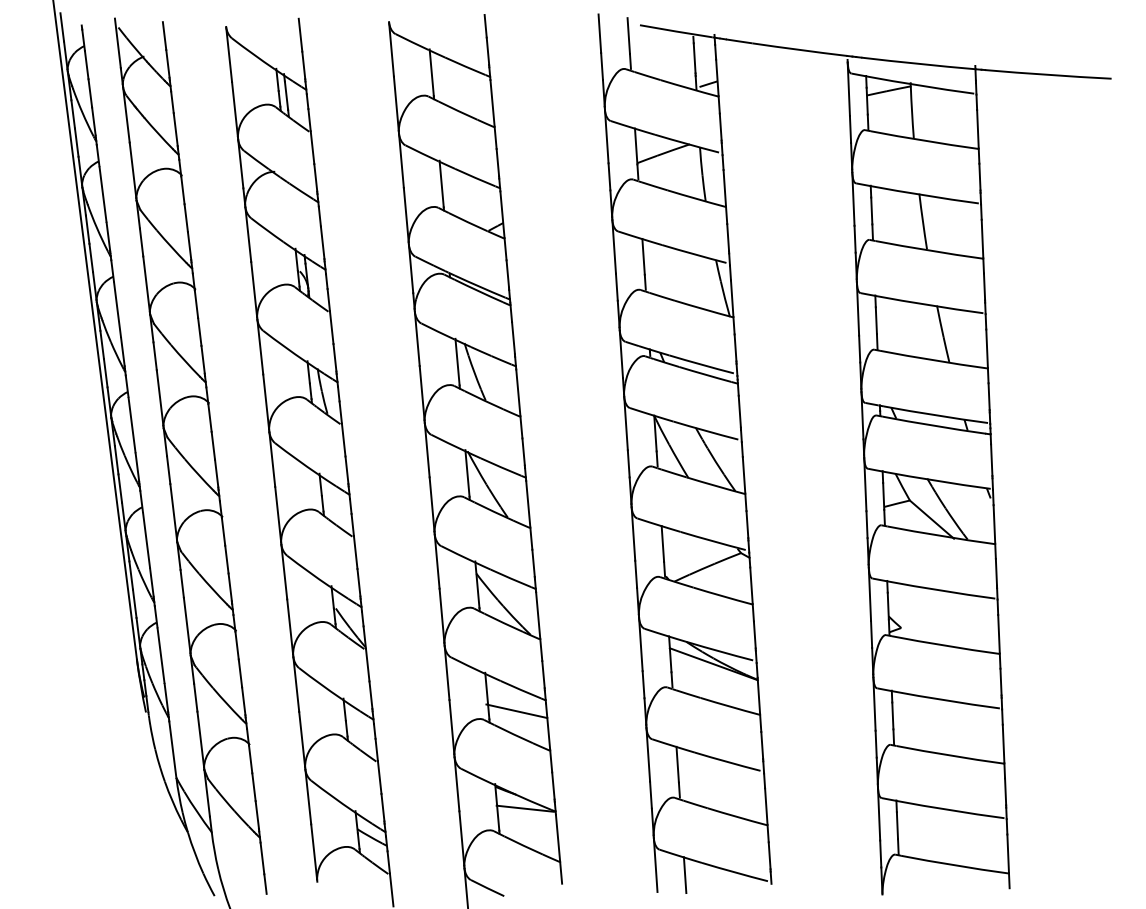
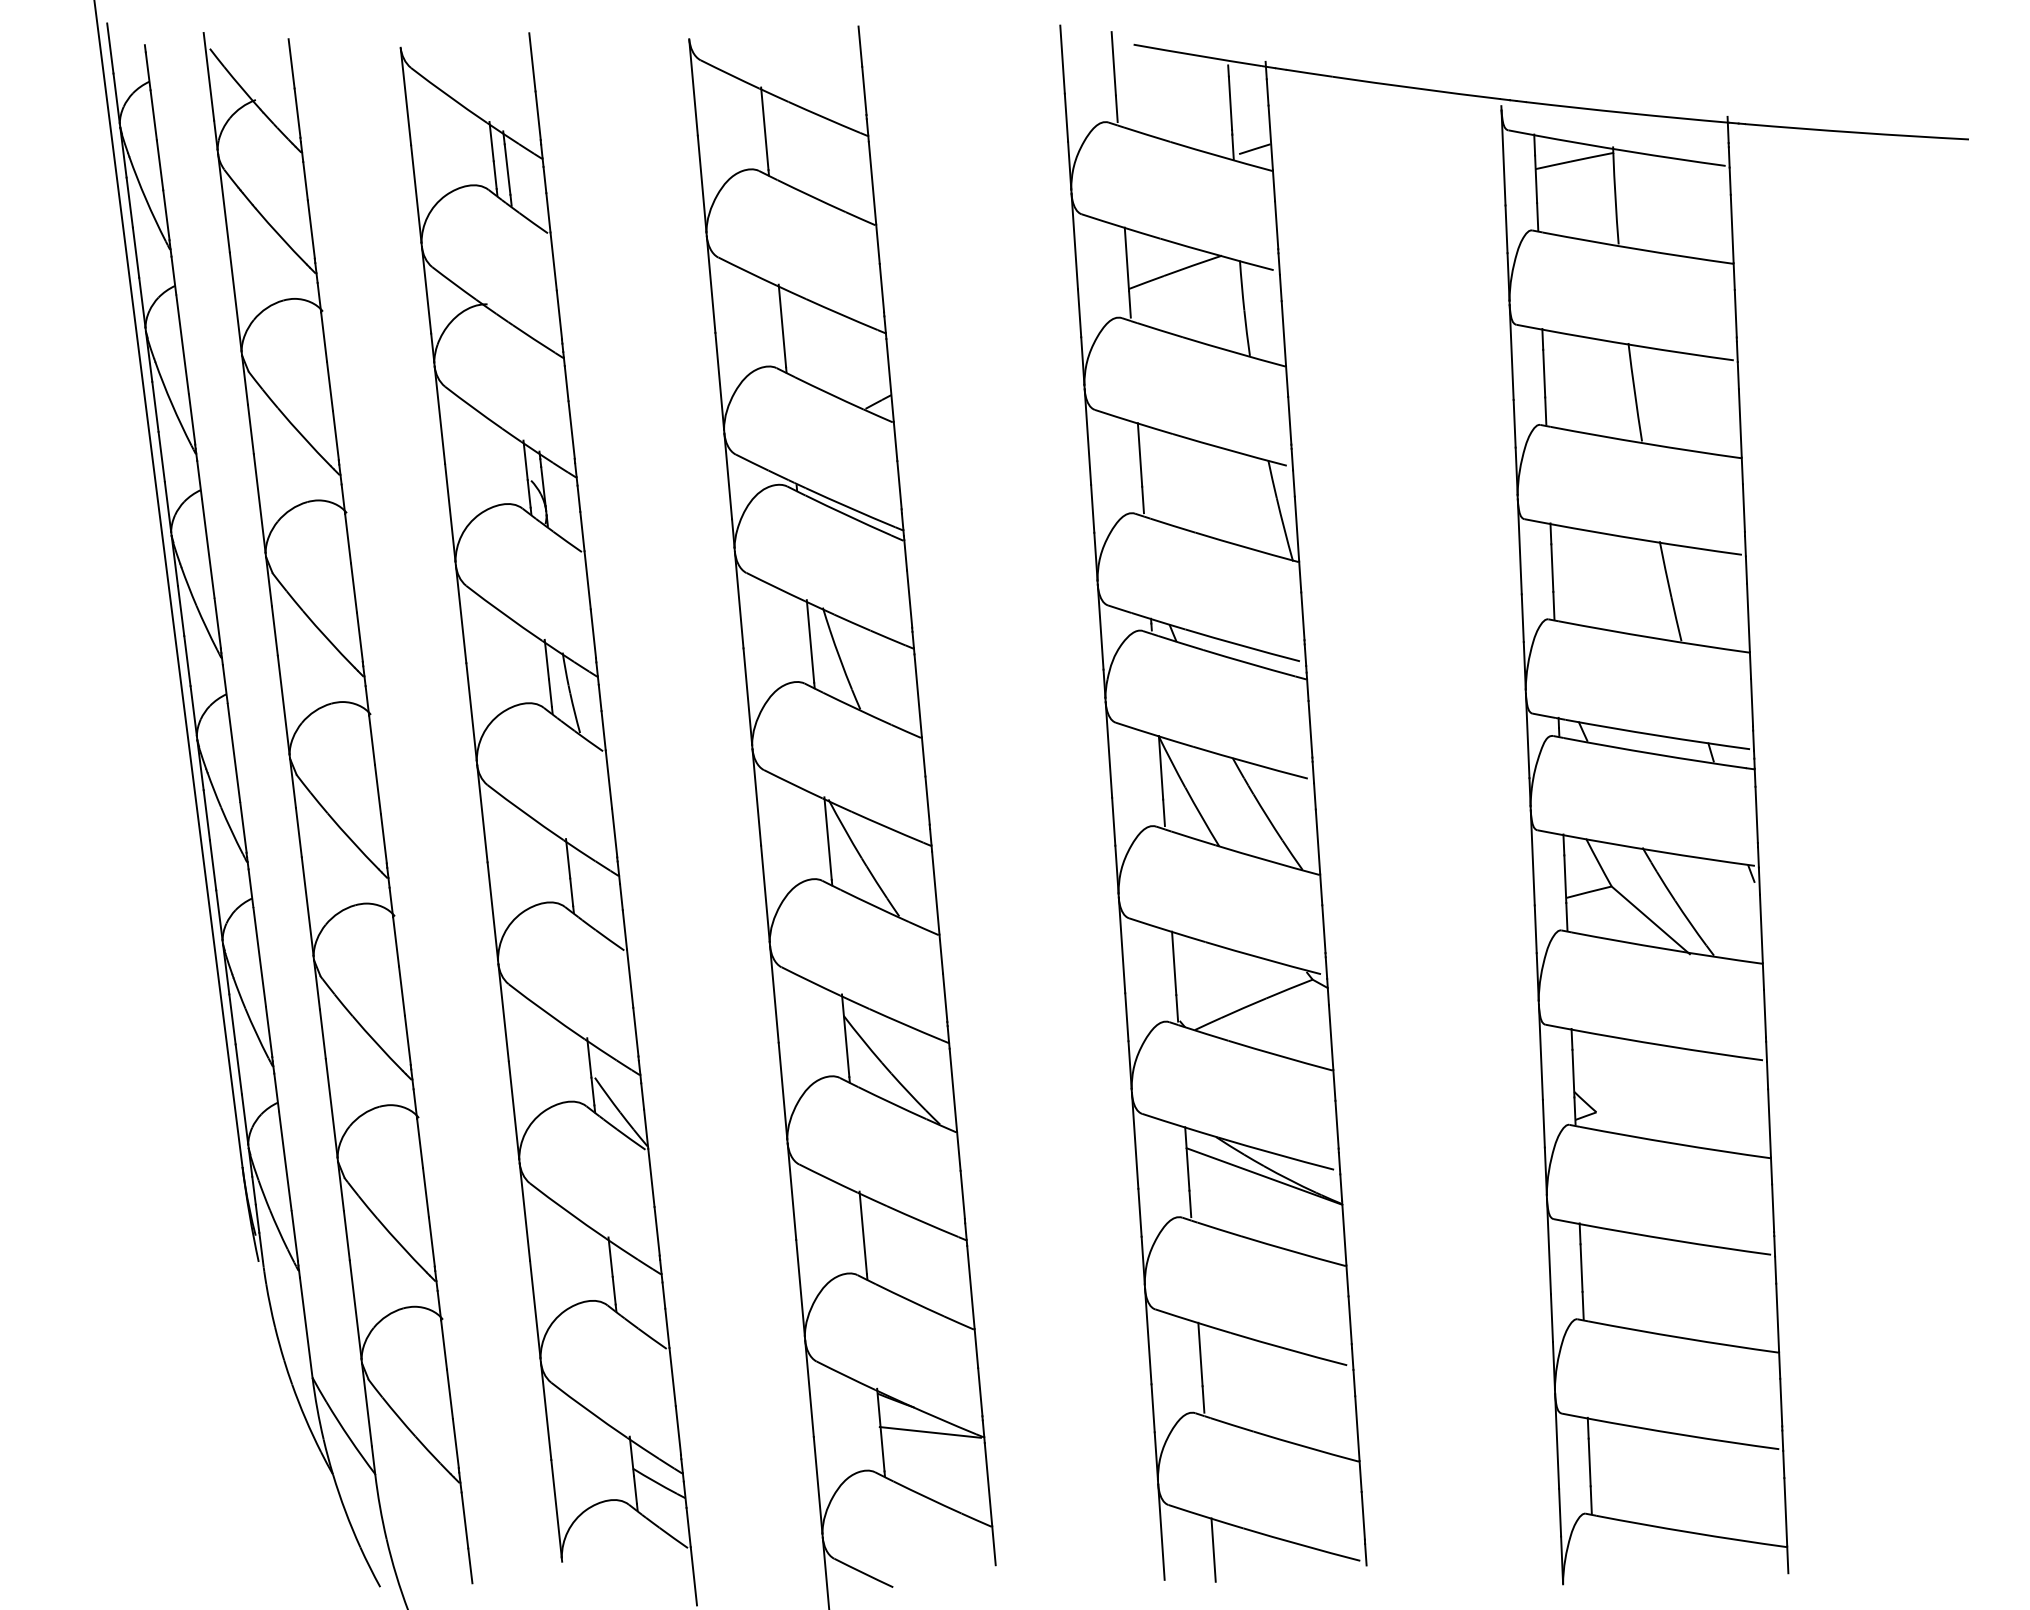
line: (516, 711) -> (914, 1260), removed

